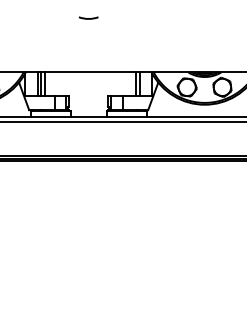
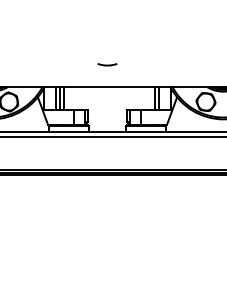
line: (88, 18) -> (107, 65), moved

